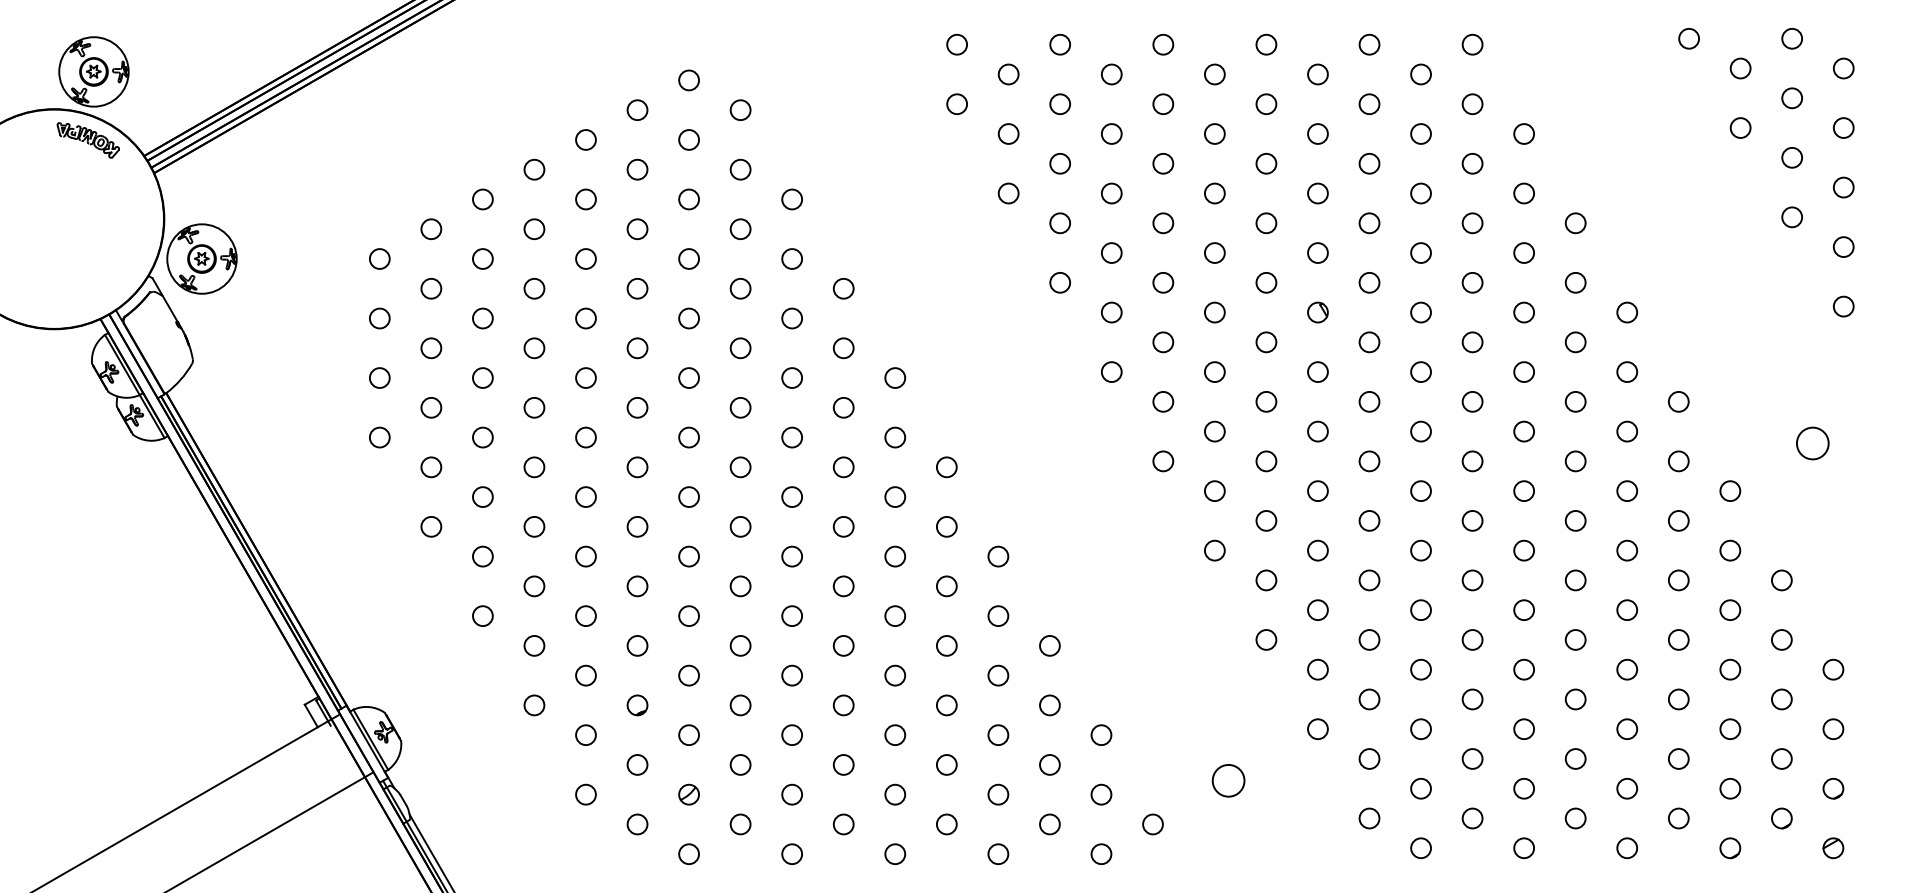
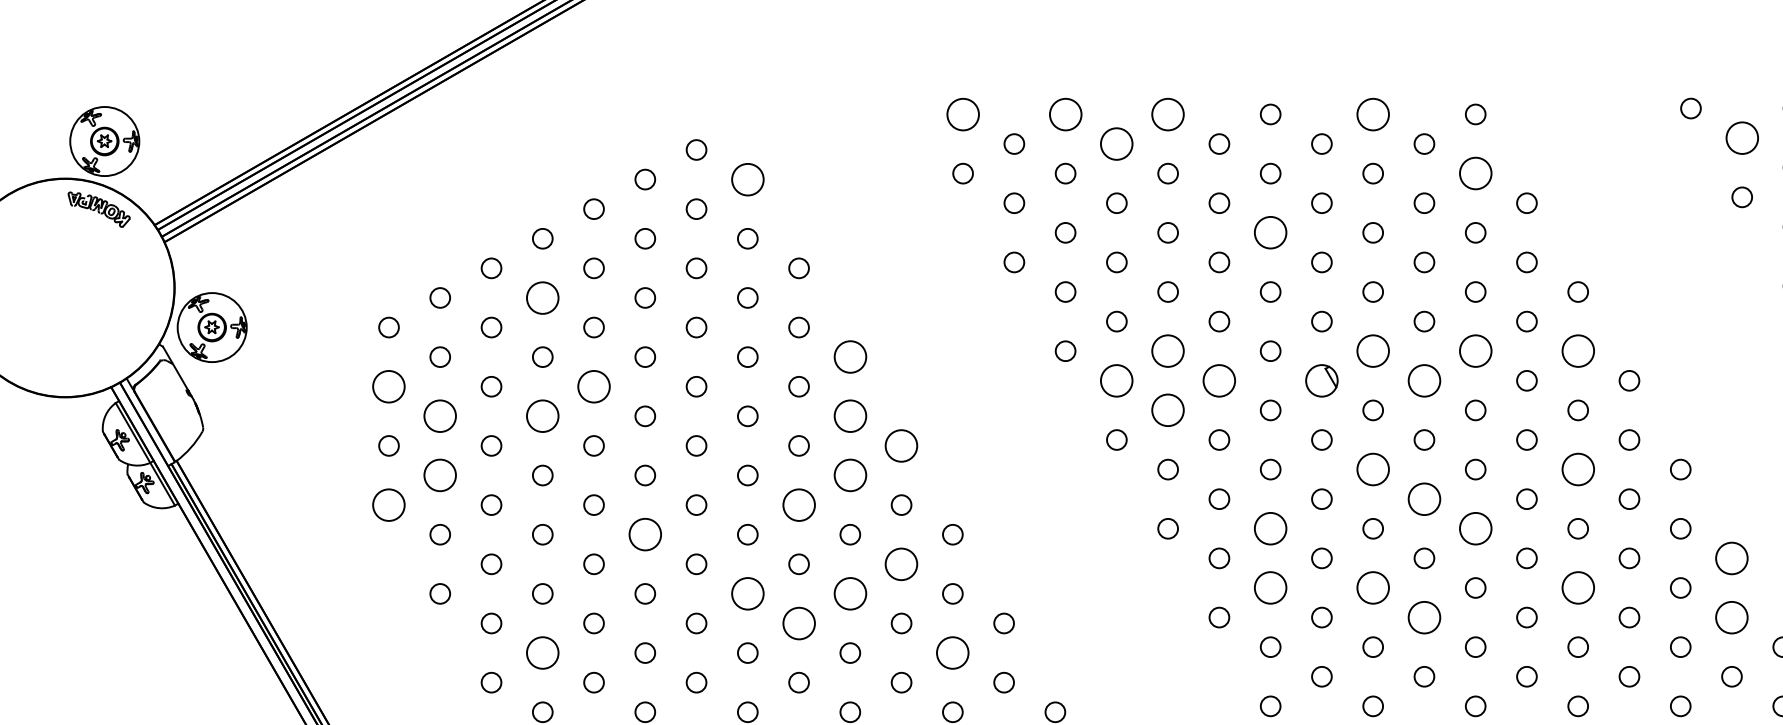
circle: (956, 44) -> (962, 114), size x1.6
circle: (1059, 44) -> (1064, 114), size x1.6
circle: (1163, 44) -> (1168, 114), size x1.6
circle: (1369, 44) -> (1373, 114), size x1.6
circle: (1740, 68) -> (1742, 138), size x1.6
circle: (1111, 74) -> (1116, 144), size x1.6
circle: (1472, 104) -> (1475, 173), size x1.6
circle: (740, 109) -> (747, 178), size x1.6
circle: (1266, 163) -> (1270, 232), size x1.6
circle: (534, 228) -> (542, 297), size x1.6
circle: (1163, 282) -> (1168, 350), size x1.6
circle: (1369, 282) -> (1373, 350), size x1.6
circle: (1472, 282) -> (1475, 350), size x1.6
circle: (1575, 282) -> (1578, 350), size x1.6
circle: (843, 288) -> (850, 356), size x1.6
circle: (1111, 312) -> (1116, 380), size x1.6
circle: (1214, 312) -> (1219, 380), size x1.6
part: (1317, 312) -> (1321, 380), size x1.6
circle: (1420, 312) -> (1423, 380), size x1.6
circle: (379, 318) -> (388, 386), size x1.6
circle: (585, 318) -> (593, 386), size x1.6
circle: (1163, 342) -> (1168, 410), size x1.6
circle: (431, 348) -> (440, 416), size x1.6
circle: (534, 348) -> (542, 416), size x1.6
circle: (843, 348) -> (850, 416), size x1.6
circle: (895, 377) -> (901, 445), size x1.6
circle: (1369, 401) -> (1373, 469), size x1.6
circle: (1575, 401) -> (1578, 469), size x1.6
circle: (431, 407) -> (440, 475), size x1.6
circle: (843, 407) -> (850, 475), size x1.6
circle: (1420, 431) -> (1423, 499), size x1.6
circle: (379, 437) -> (388, 505), size x1.6
circle: (791, 437) -> (798, 505), size x1.6
circle: (1266, 461) -> (1270, 528), size x1.6
circle: (1472, 461) -> (1475, 528), size x1.6
circle: (637, 467) -> (645, 534), size x1.6
circle: (1730, 490) -> (1732, 557), size x1.6
circle: (895, 496) -> (901, 563), size x1.6
circle: (1266, 520) -> (1270, 587), size x1.6
circle: (1369, 520) -> (1373, 587), size x1.6
circle: (1575, 520) -> (1578, 587), size x1.6
circle: (740, 526) -> (747, 593), size x1.6
circle: (843, 526) -> (850, 593), size x1.6
circle: (1420, 550) -> (1423, 617), size x1.6
circle: (1730, 550) -> (1732, 617), size x1.6
circle: (791, 556) -> (798, 623), size x1.6
circle: (534, 586) -> (542, 653), size x1.6
circle: (946, 586) -> (952, 653), size x1.6

